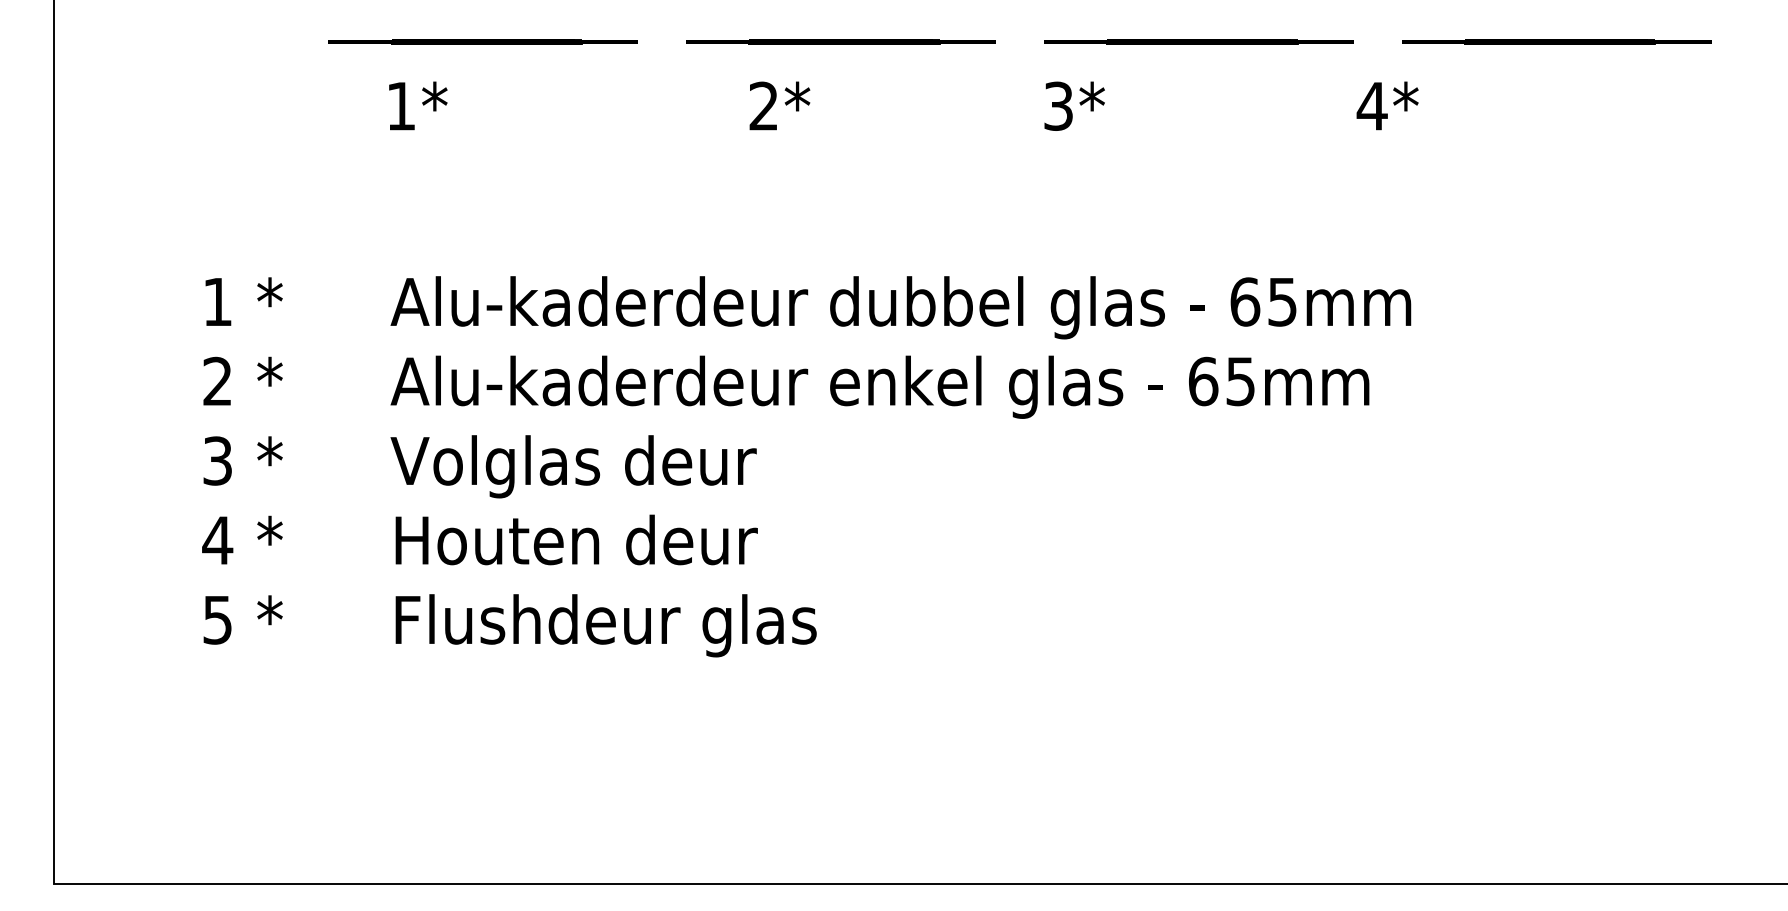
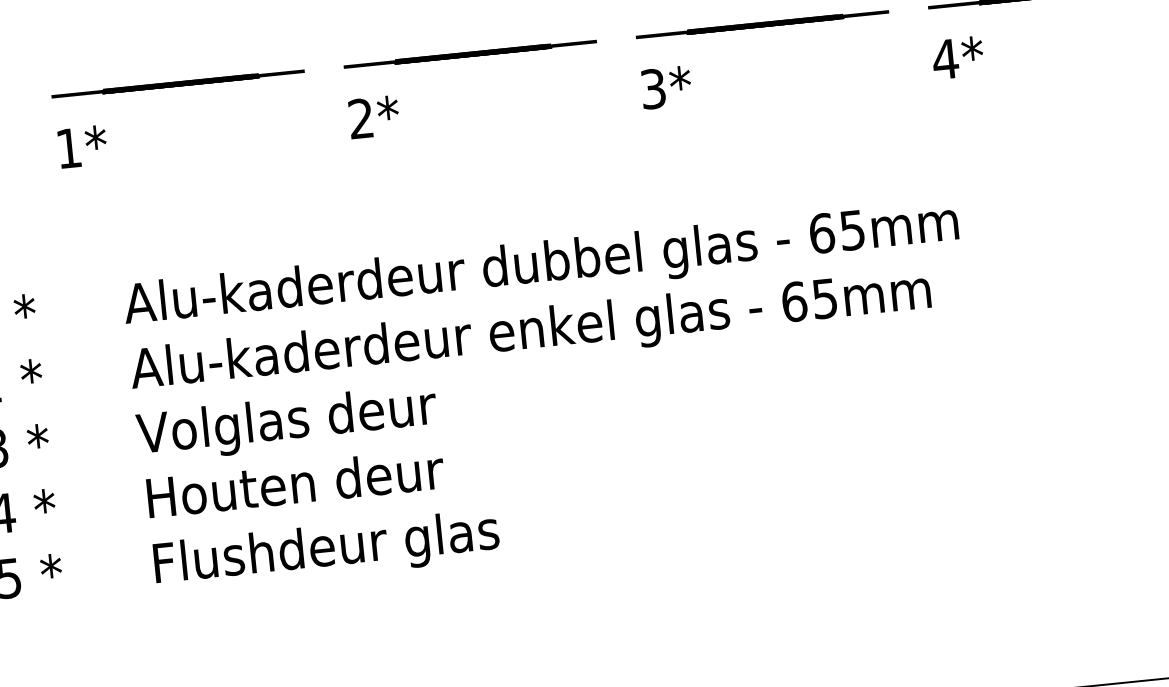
text: (418, 105) -> (82, 146), moved
text: (779, 105) -> (373, 116), moved
text: (1387, 105) -> (957, 57), moved

